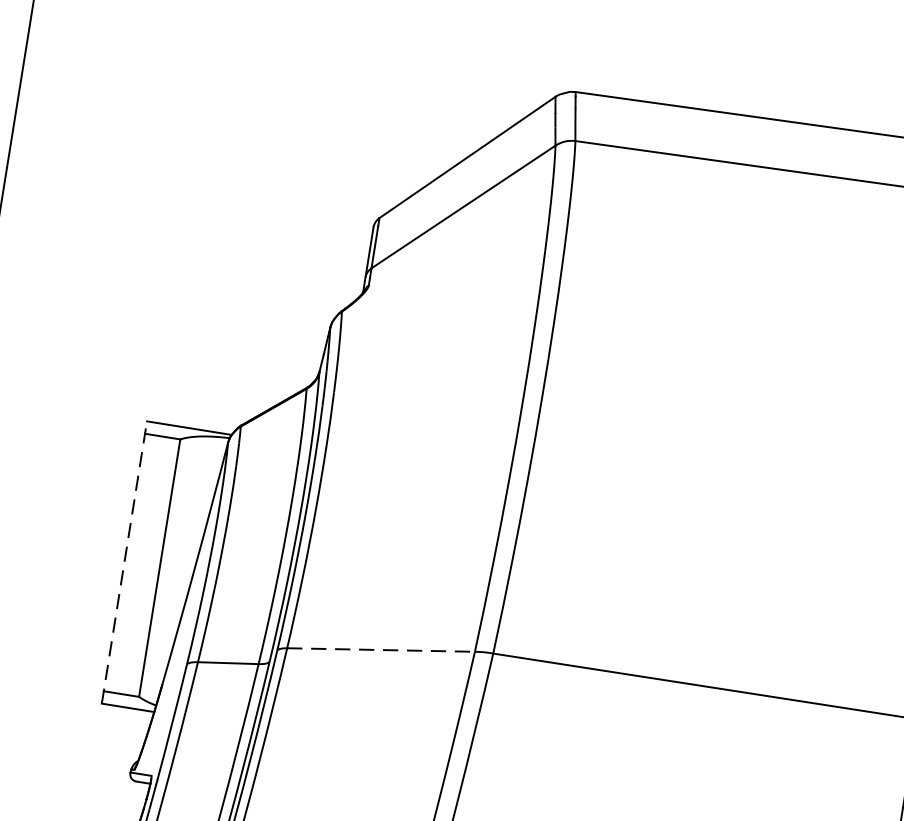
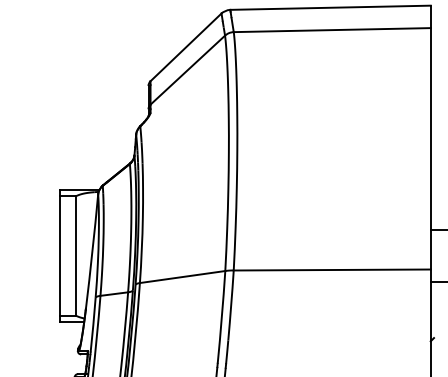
line: (123, 561) -> (59, 255), dashed -> solid
line: (383, 649) -> (183, 276), dashed -> solid

